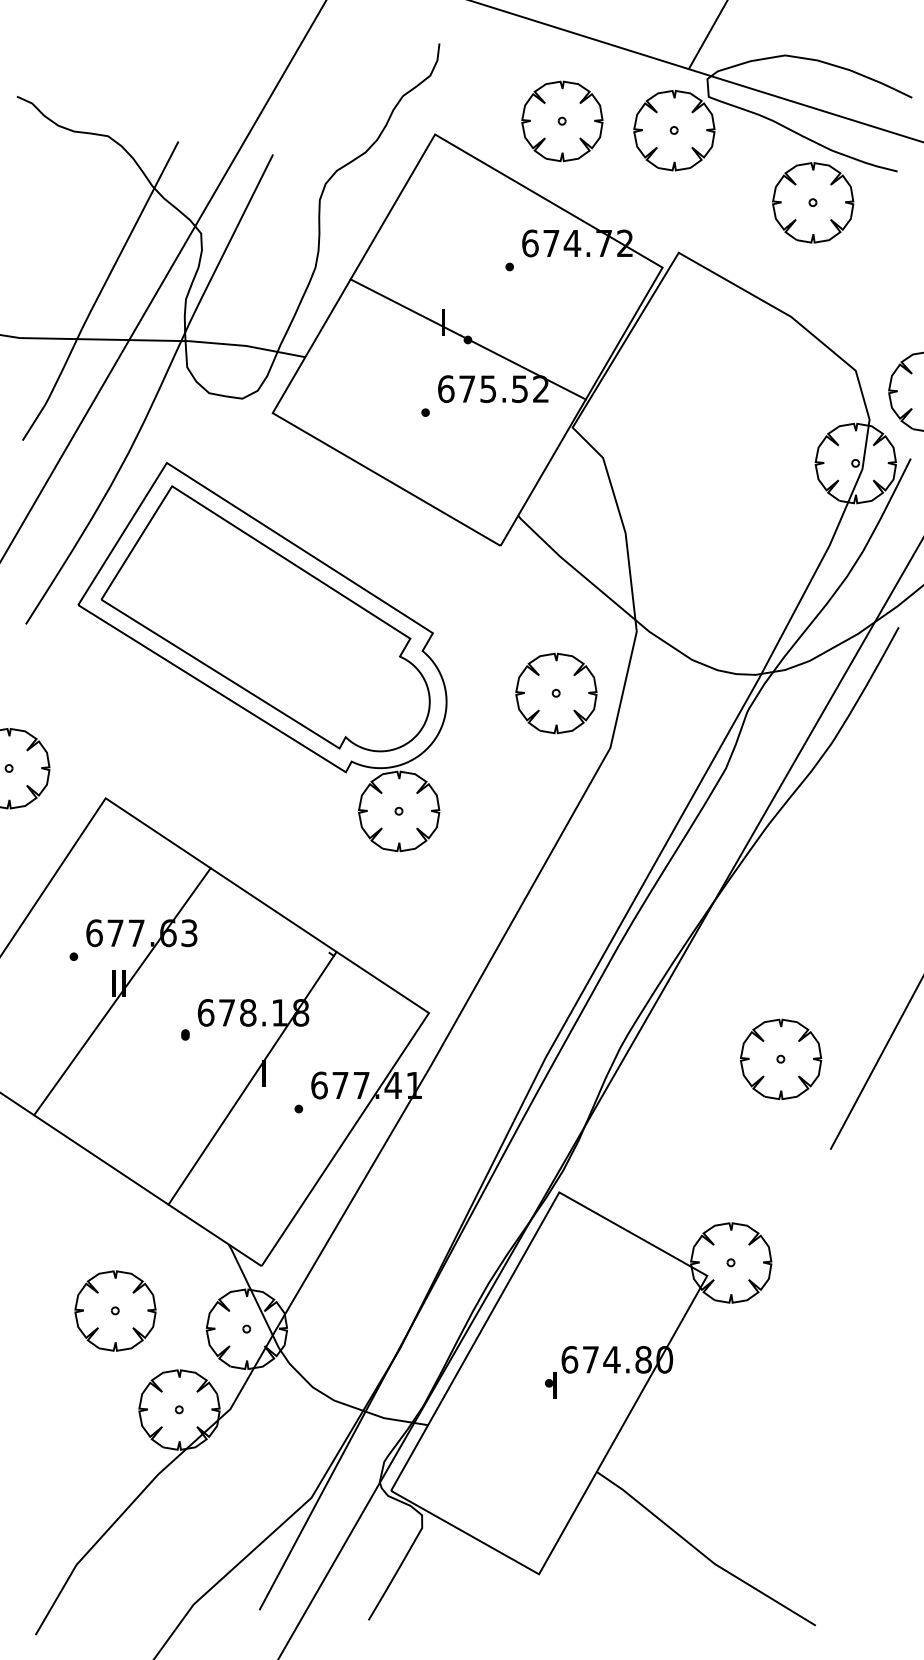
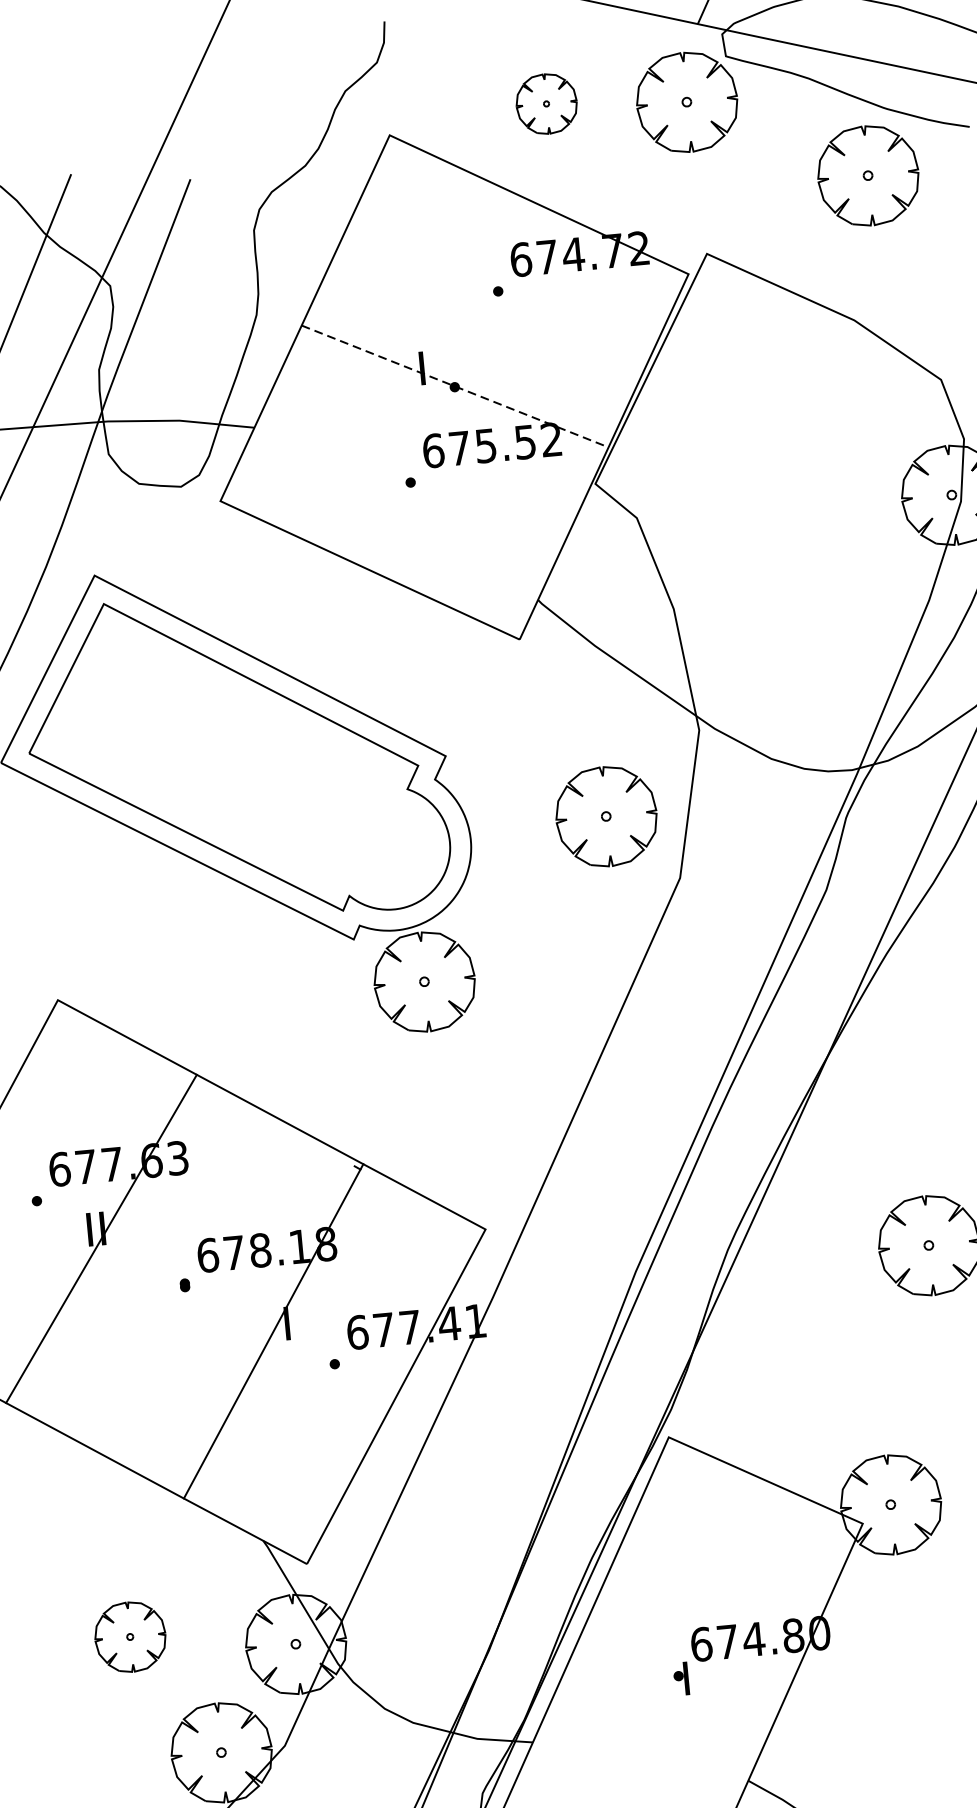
part: (562, 121) -> (546, 104), size x0.6
line: (468, 339) -> (455, 386), solid -> dashed
part: (115, 1310) -> (130, 1636), size x0.7

